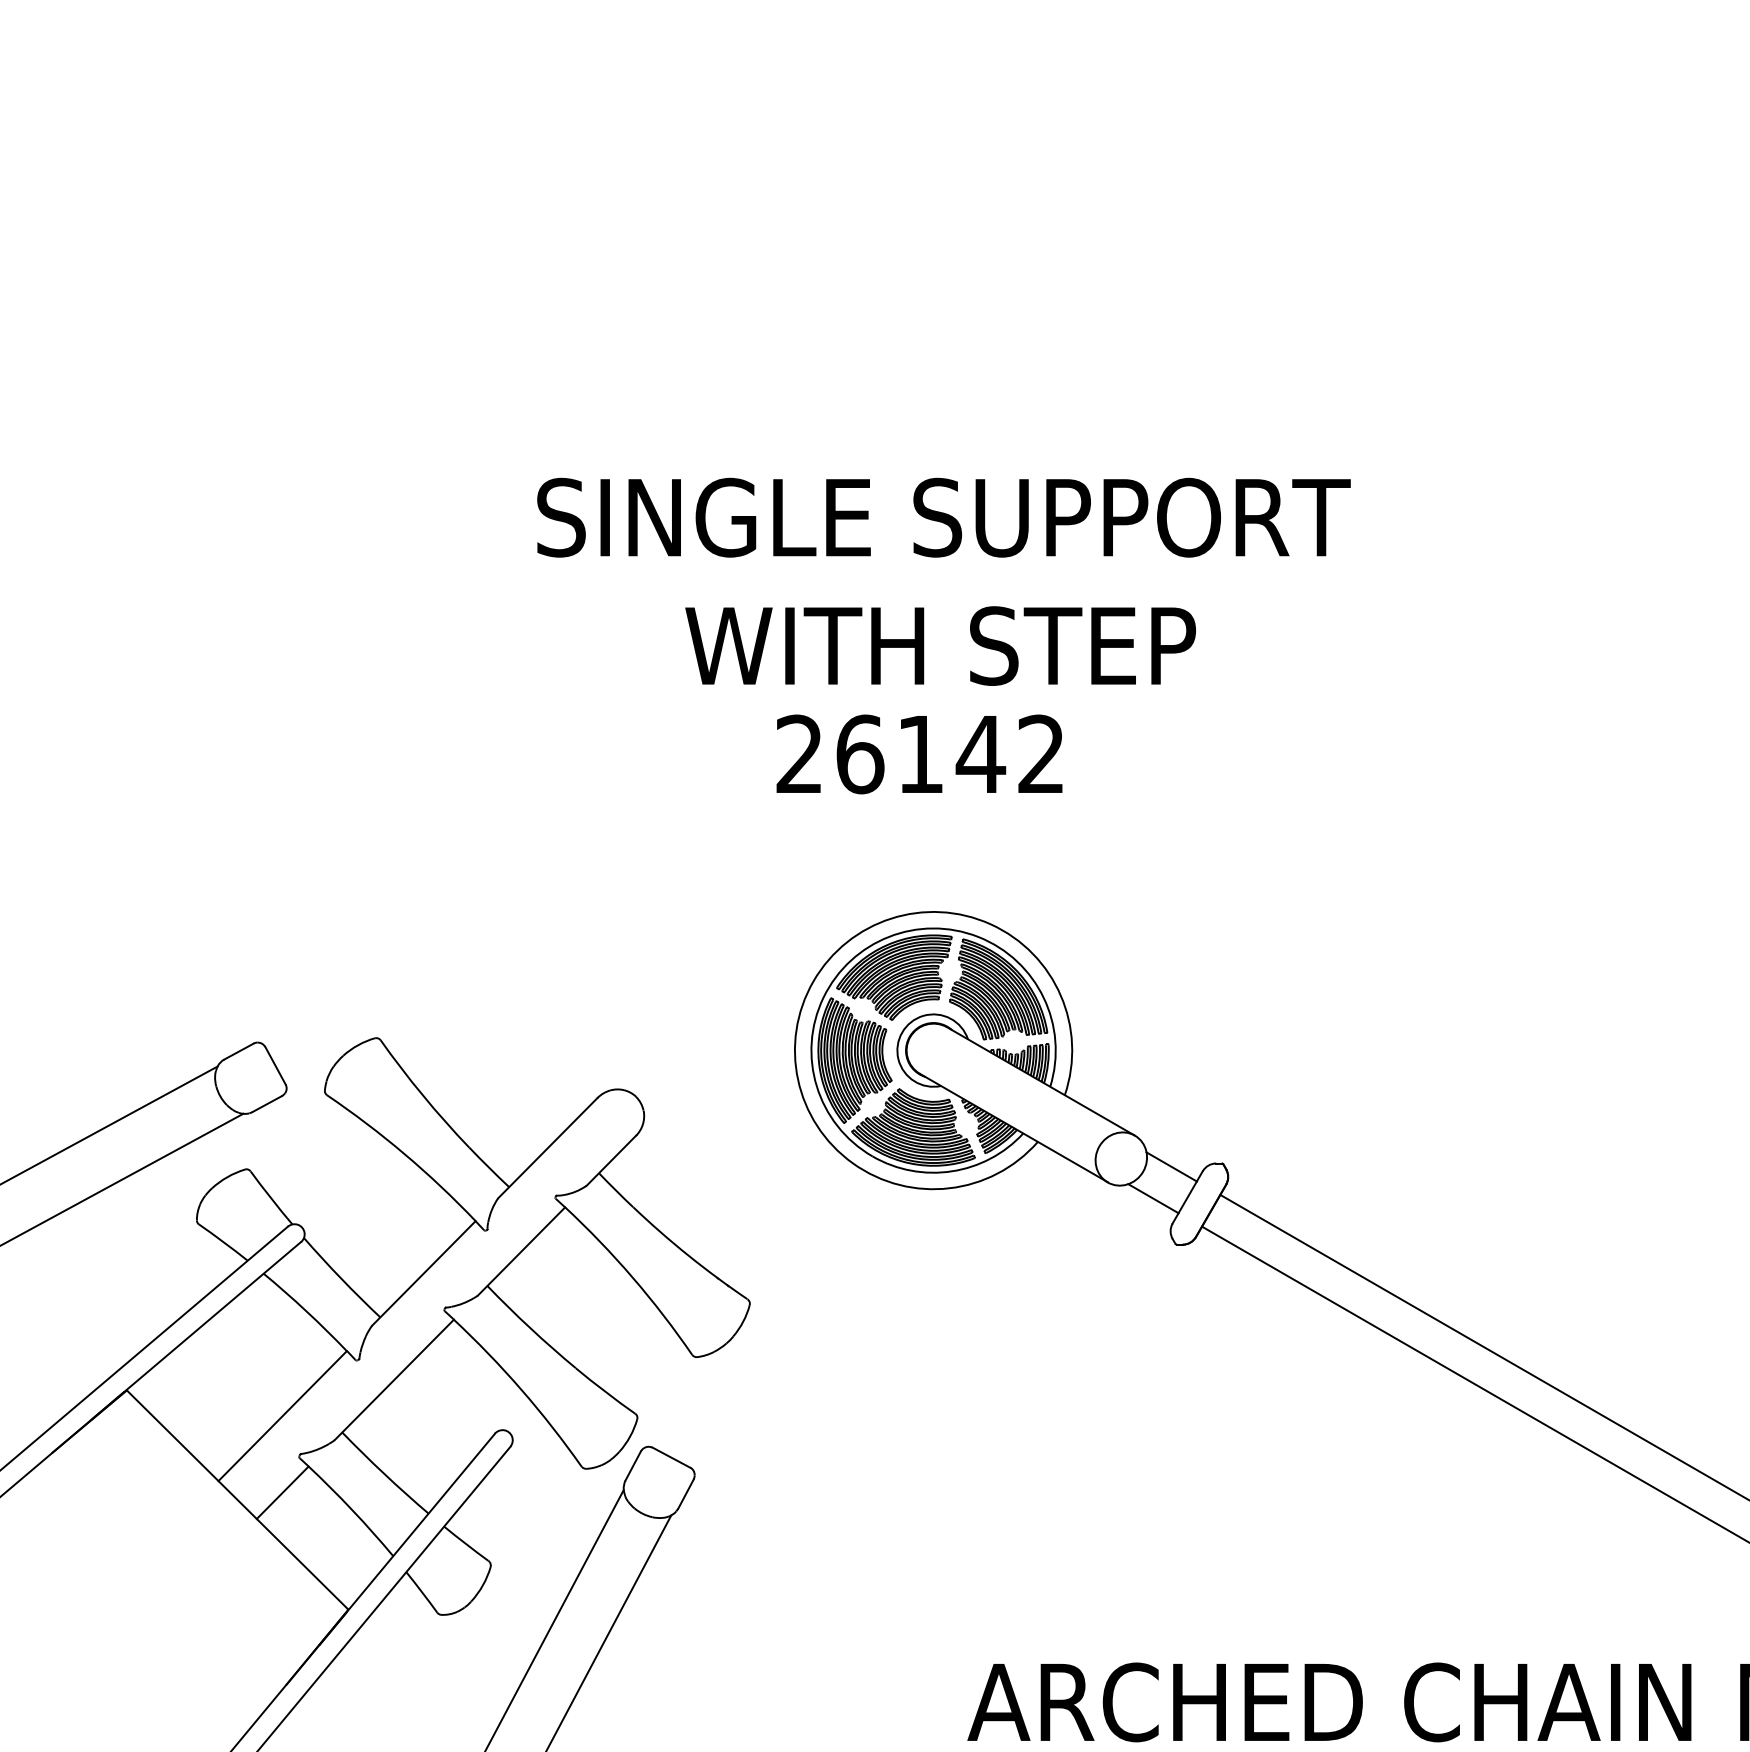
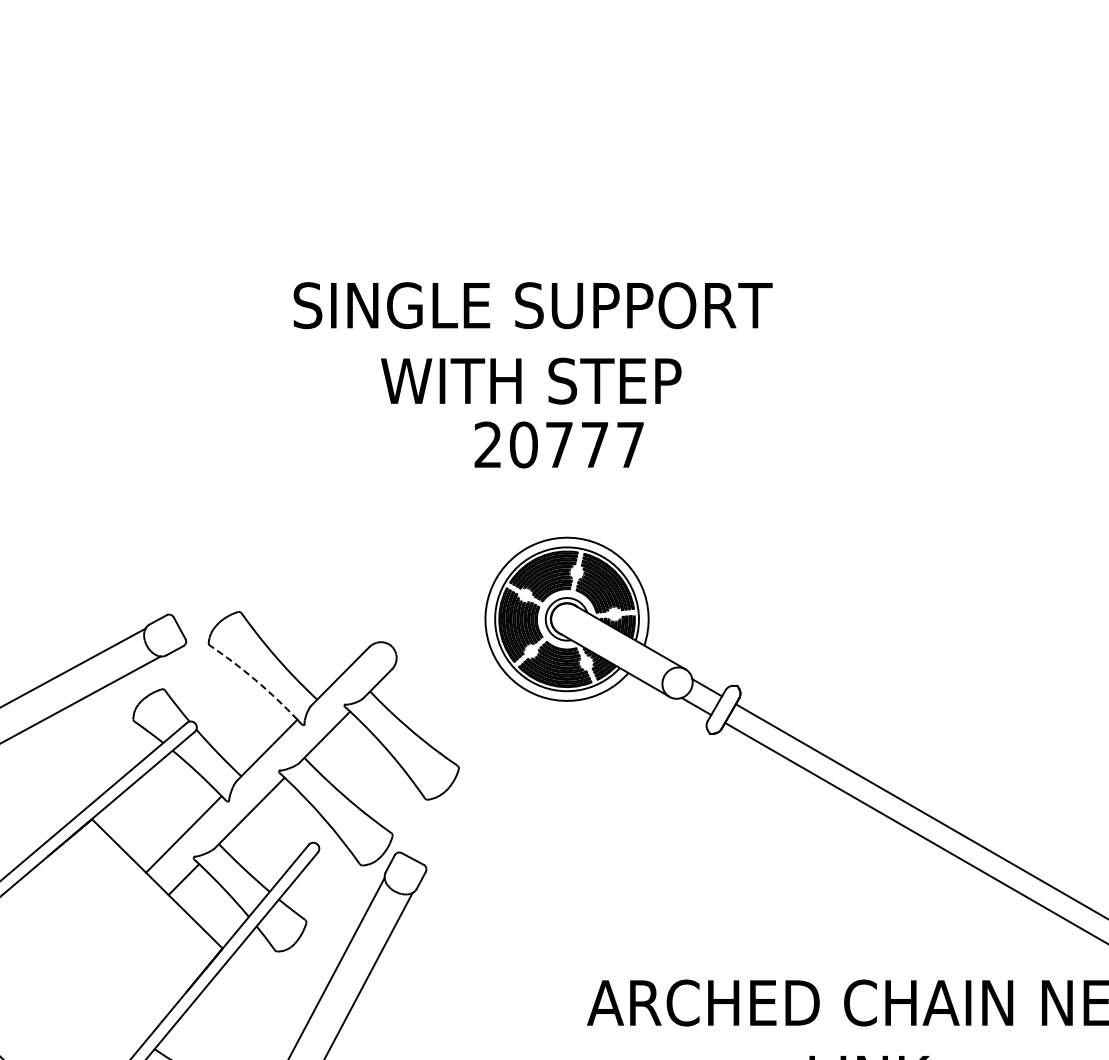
text: (942, 582) -> (532, 343), moved
text: (949, 753) -> (576, 444), 26142 -> 20777
arc: (404, 1154) -> (255, 680), solid -> dashed

